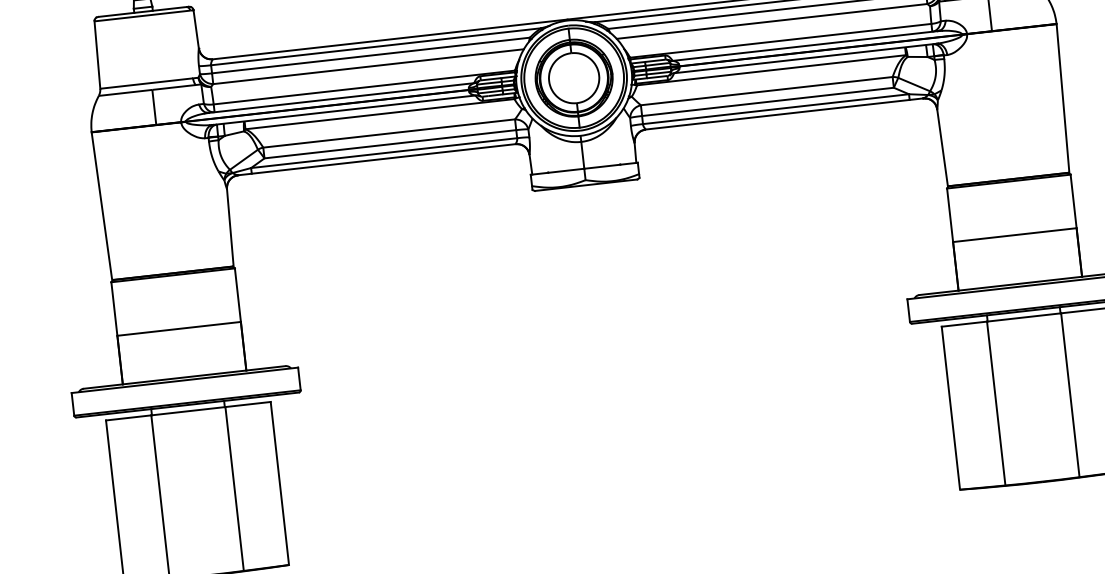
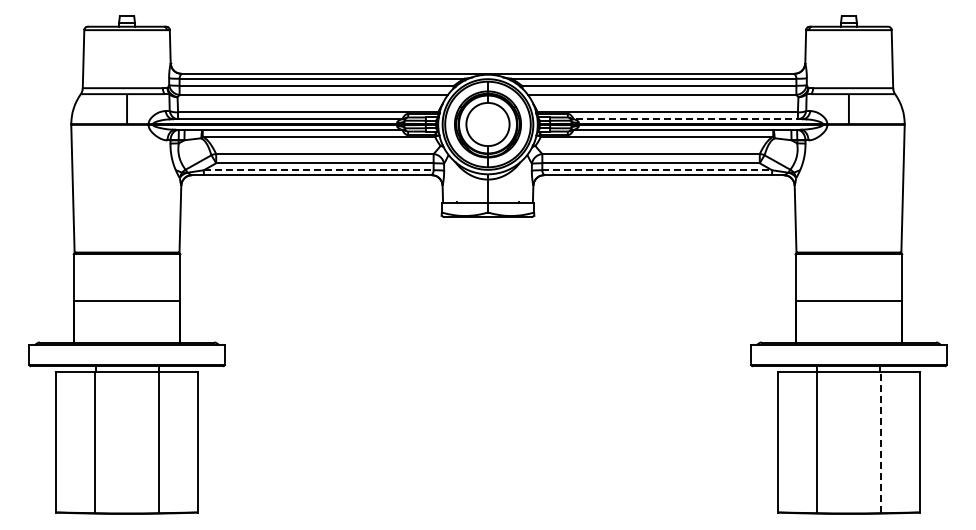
line: (805, 46) -> (688, 119), solid -> dashed
line: (776, 109) -> (657, 170), solid -> dashed
line: (383, 153) -> (318, 170), solid -> dashed
line: (1069, 395) -> (880, 442), solid -> dashed

